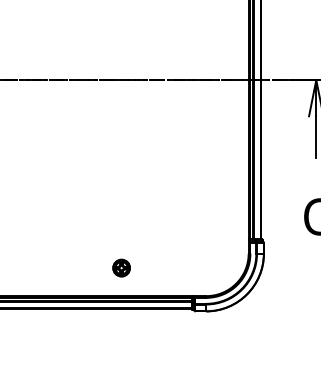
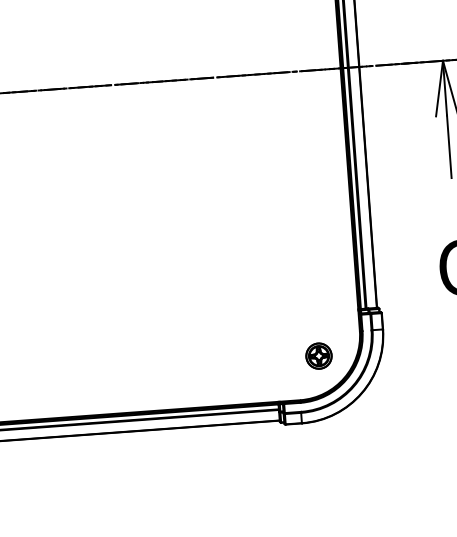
part: (121, 267) -> (318, 355), moved

